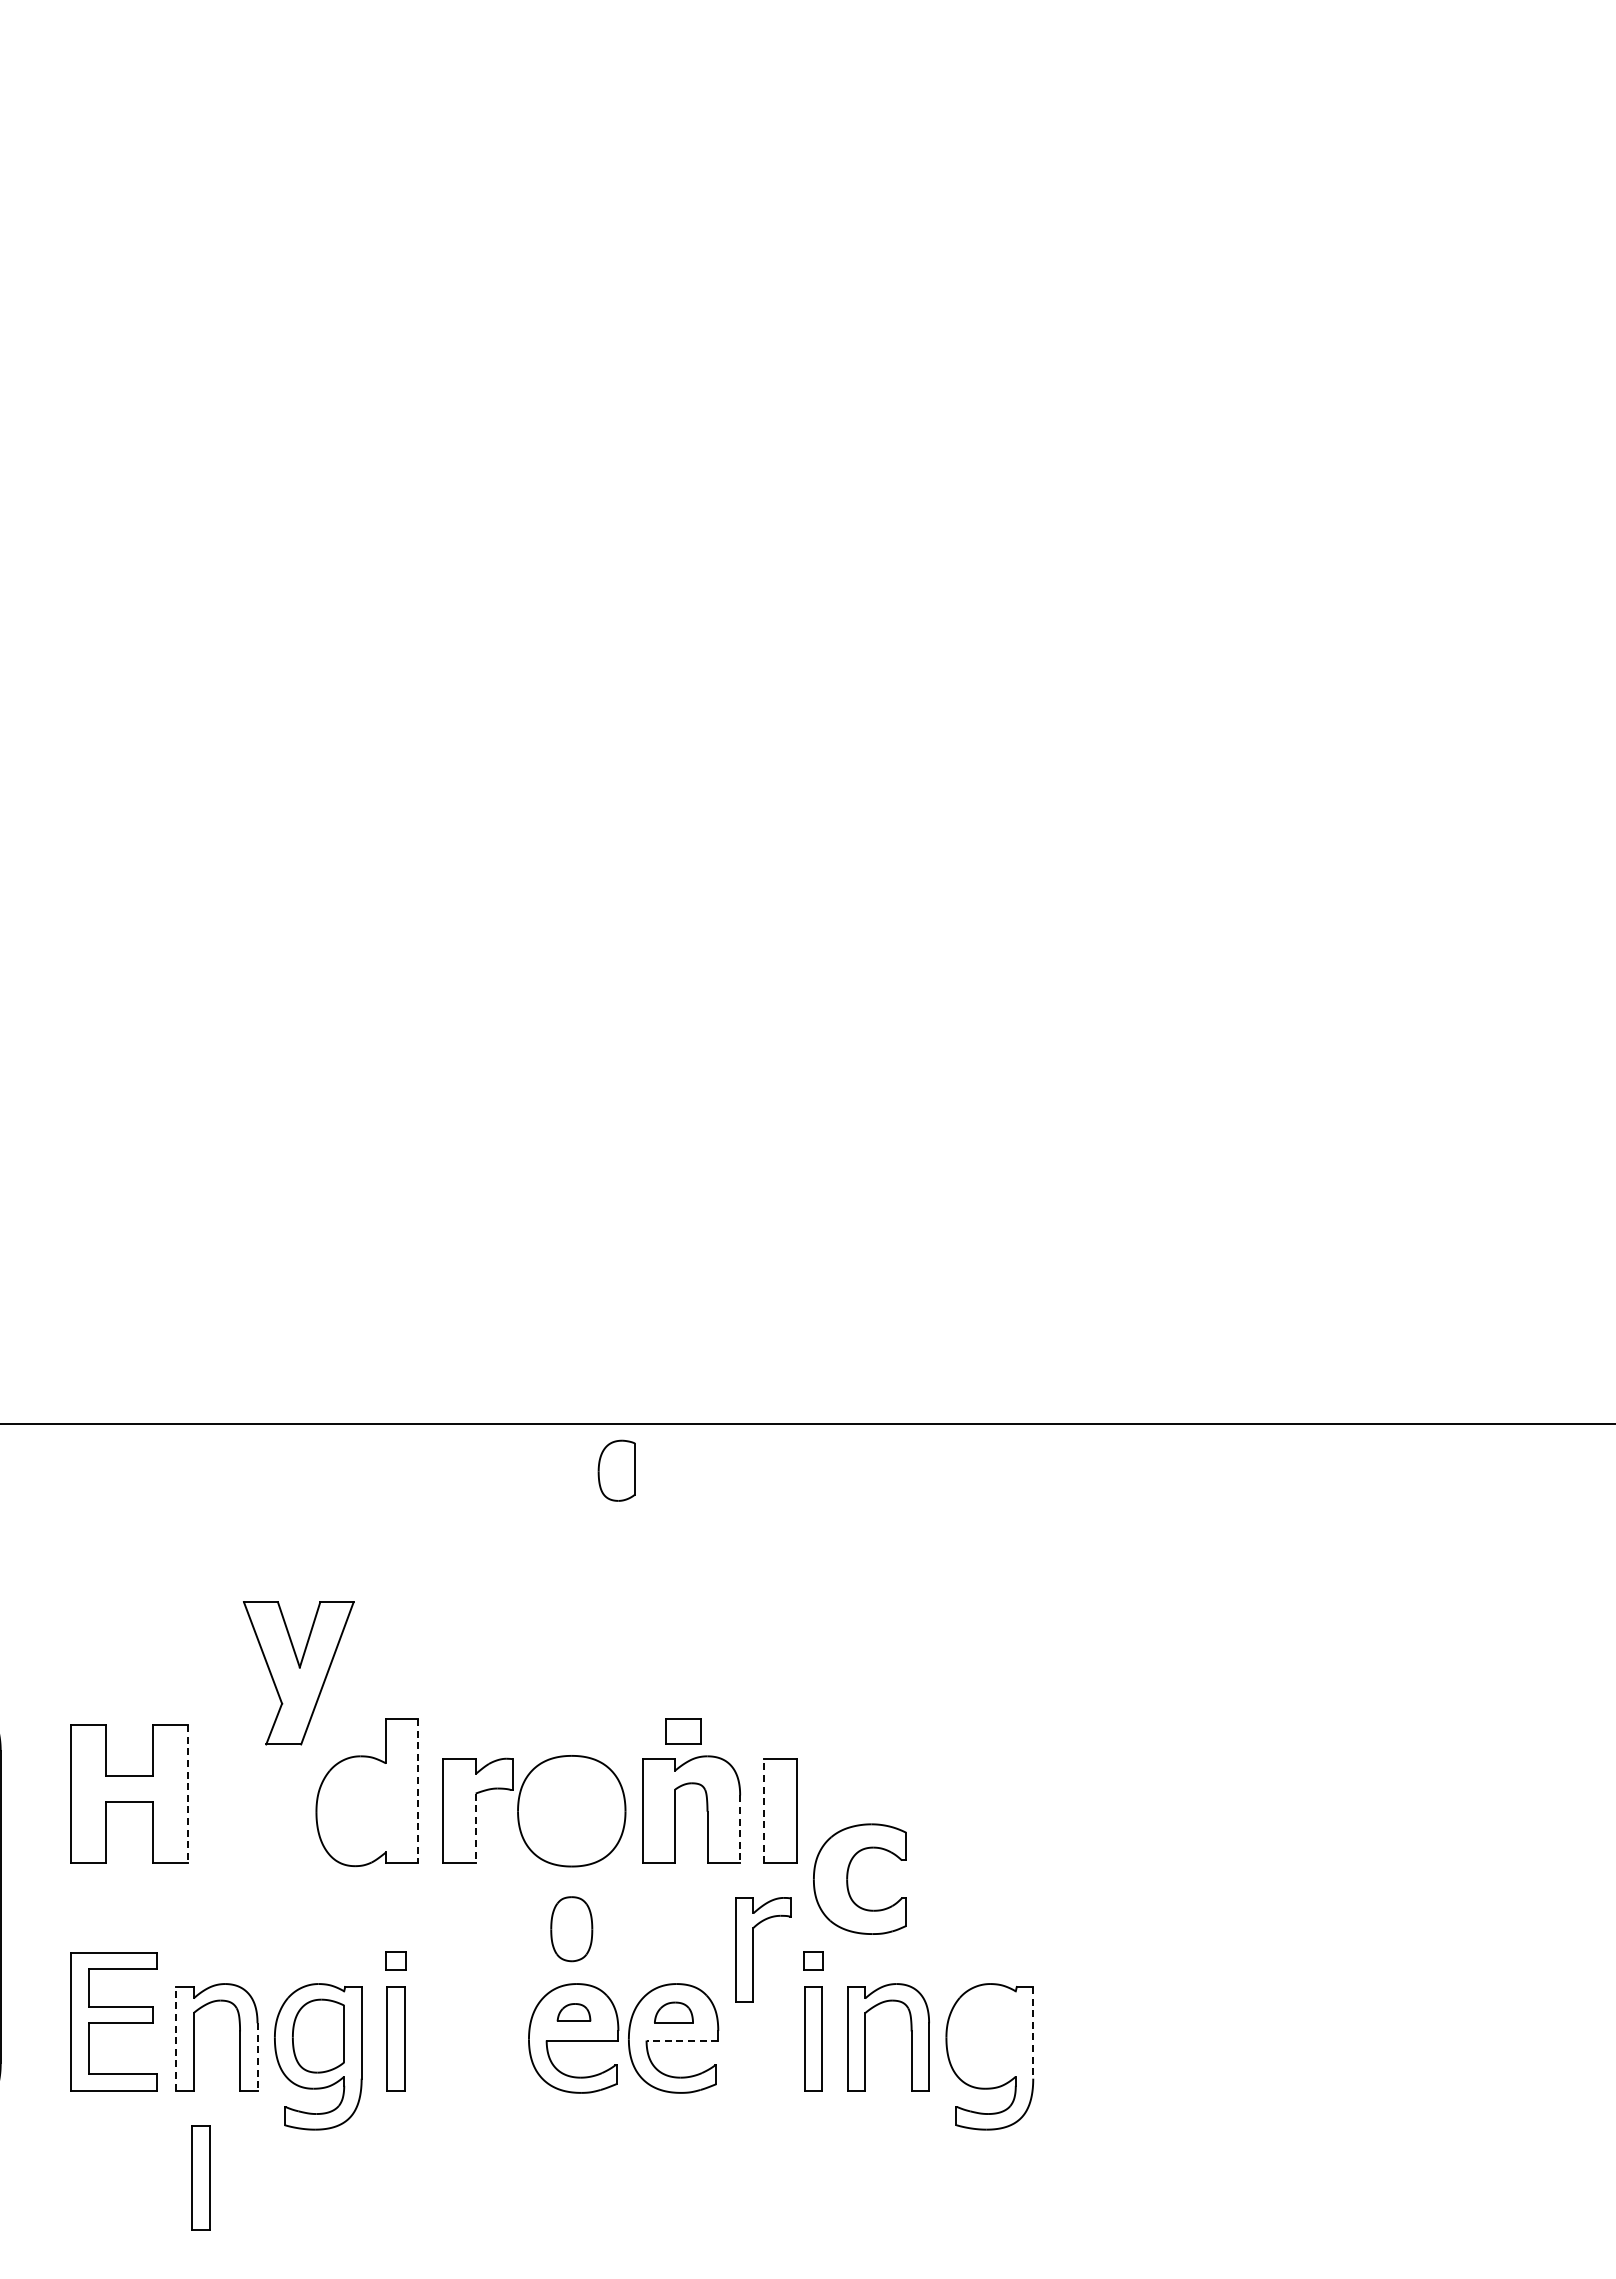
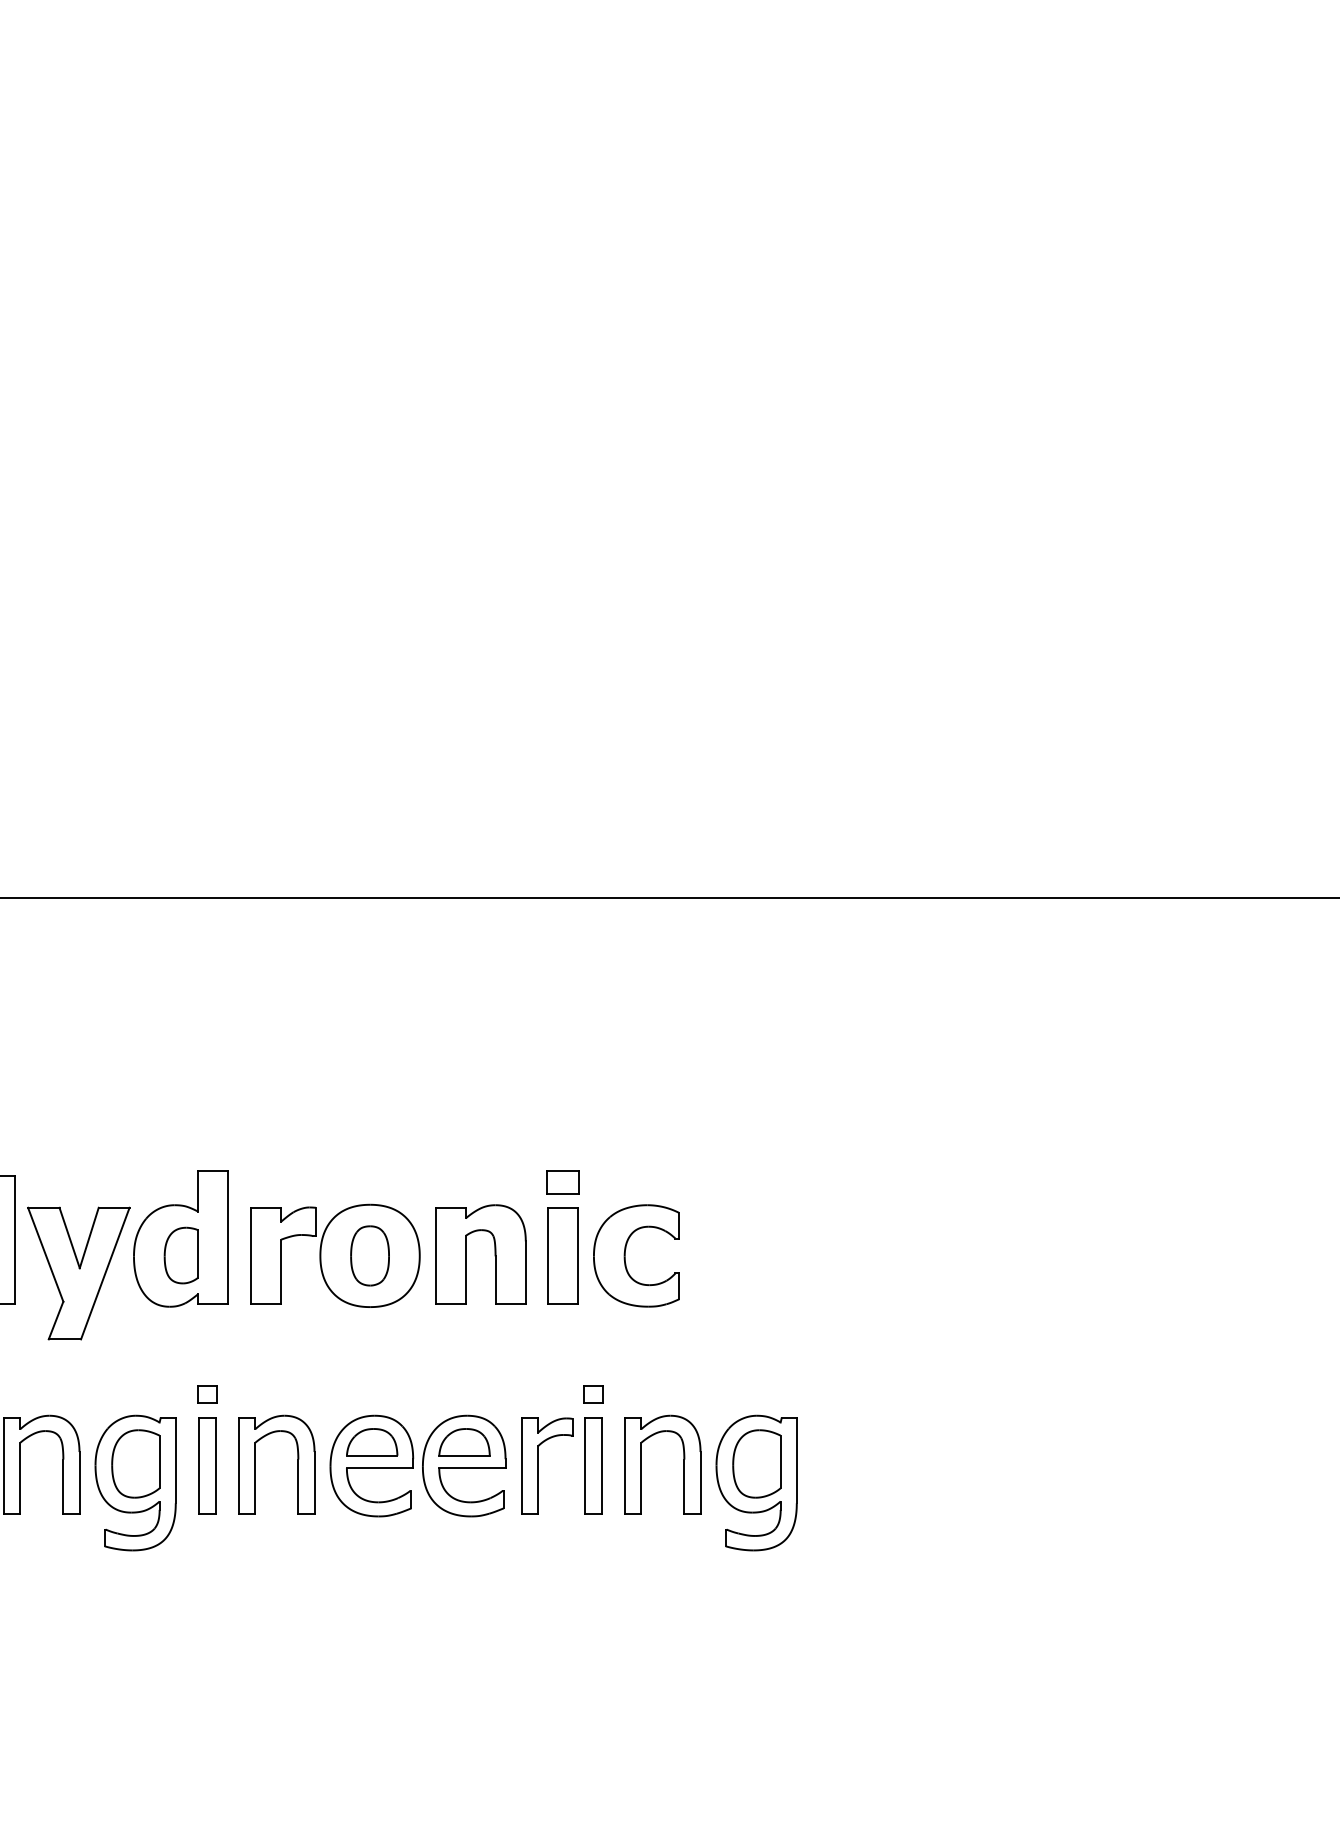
part: (616, 1470) -> (181, 1255), moved
part: (298, 1673) -> (78, 1273), moved
part: (683, 1731) -> (563, 1182), moved
line: (418, 1791) -> (228, 1237), dashed -> solid
line: (187, 1794) -> (14, 1240), dashed -> solid
line: (764, 1810) -> (548, 1255), dashed -> solid
line: (475, 1828) -> (281, 1271), dashed -> solid
line: (740, 1829) -> (526, 1272), dashed -> solid
part: (848, 1878) -> (625, 1255), moved
part: (571, 1929) -> (369, 1256), moved
part: (753, 1949) -> (538, 1466), moved
part: (573, 2012) -> (371, 1442), size x1.67
part: (673, 2012) -> (464, 1442), size x1.43
line: (1033, 2032) -> (797, 1460), dashed -> solid
part: (989, 2035) -> (756, 1463), added
part: (448, 2037) -> (256, 1465), added
line: (176, 2038) -> (4, 1466), dashed -> solid
line: (682, 2040) -> (472, 1467), dashed -> solid
line: (257, 2056) -> (79, 1482), dashed -> solid
part: (200, 2177) -> (26, 1594), removed

